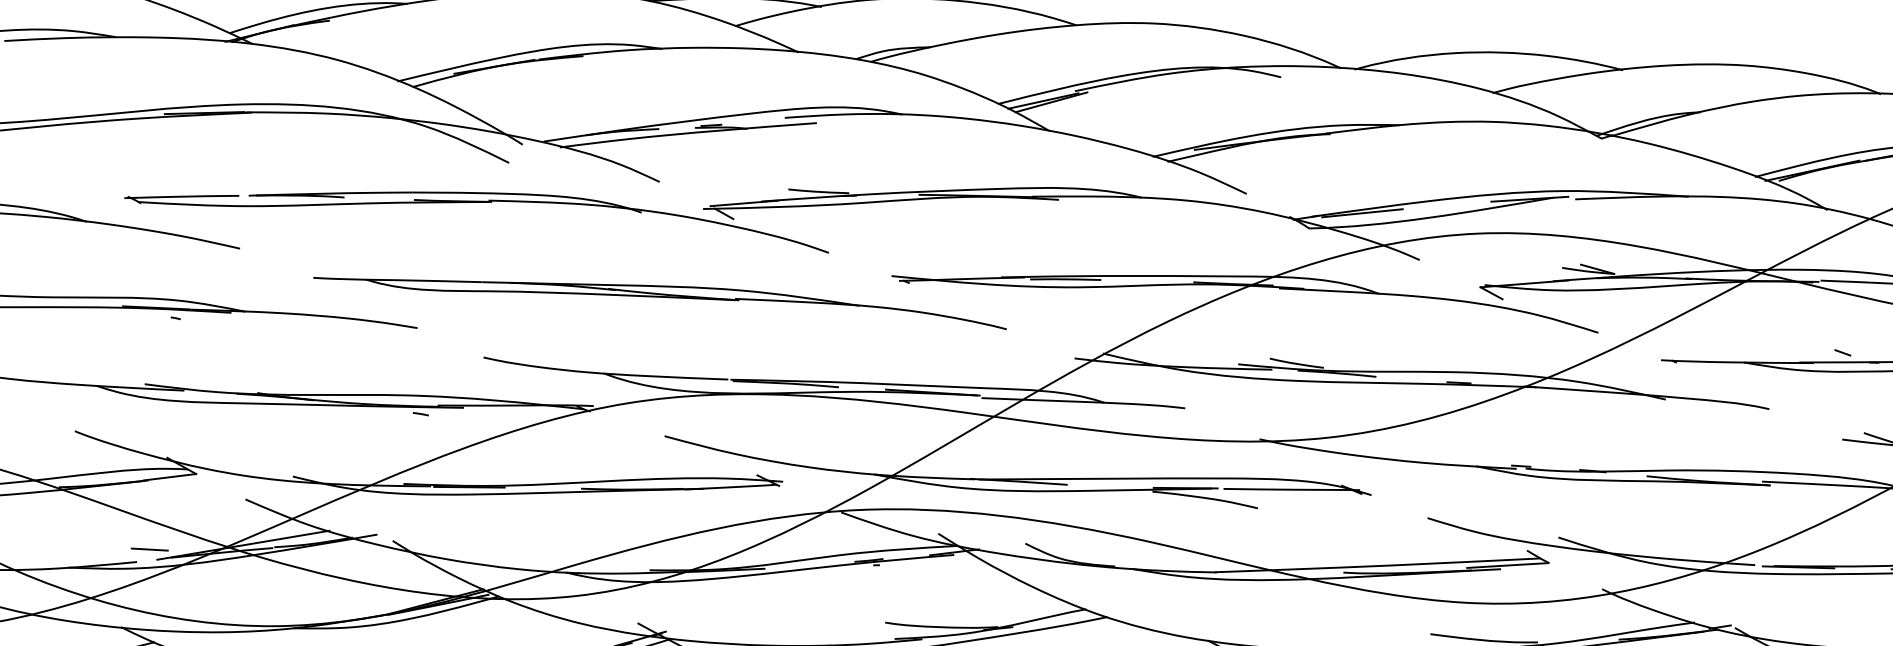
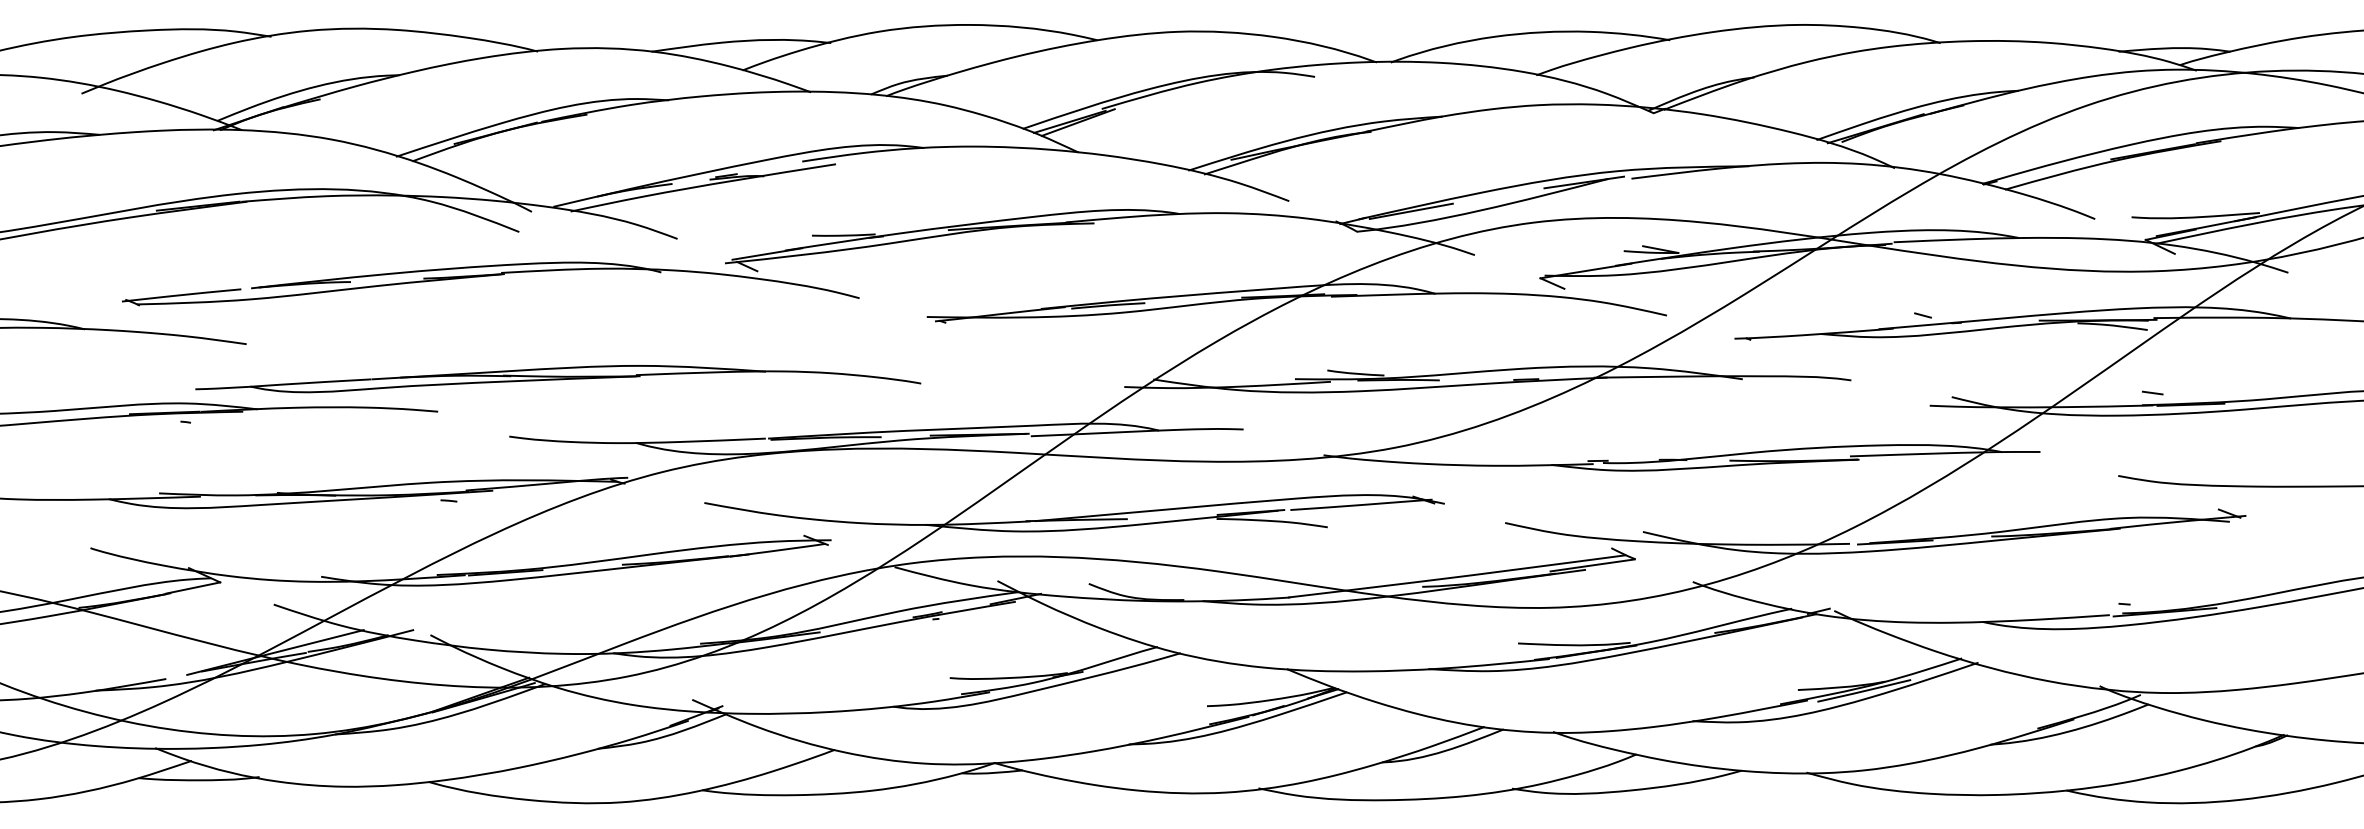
part: (660, 296) -> (558, 379), moved
line: (149, 549) -> (178, 664), removed

